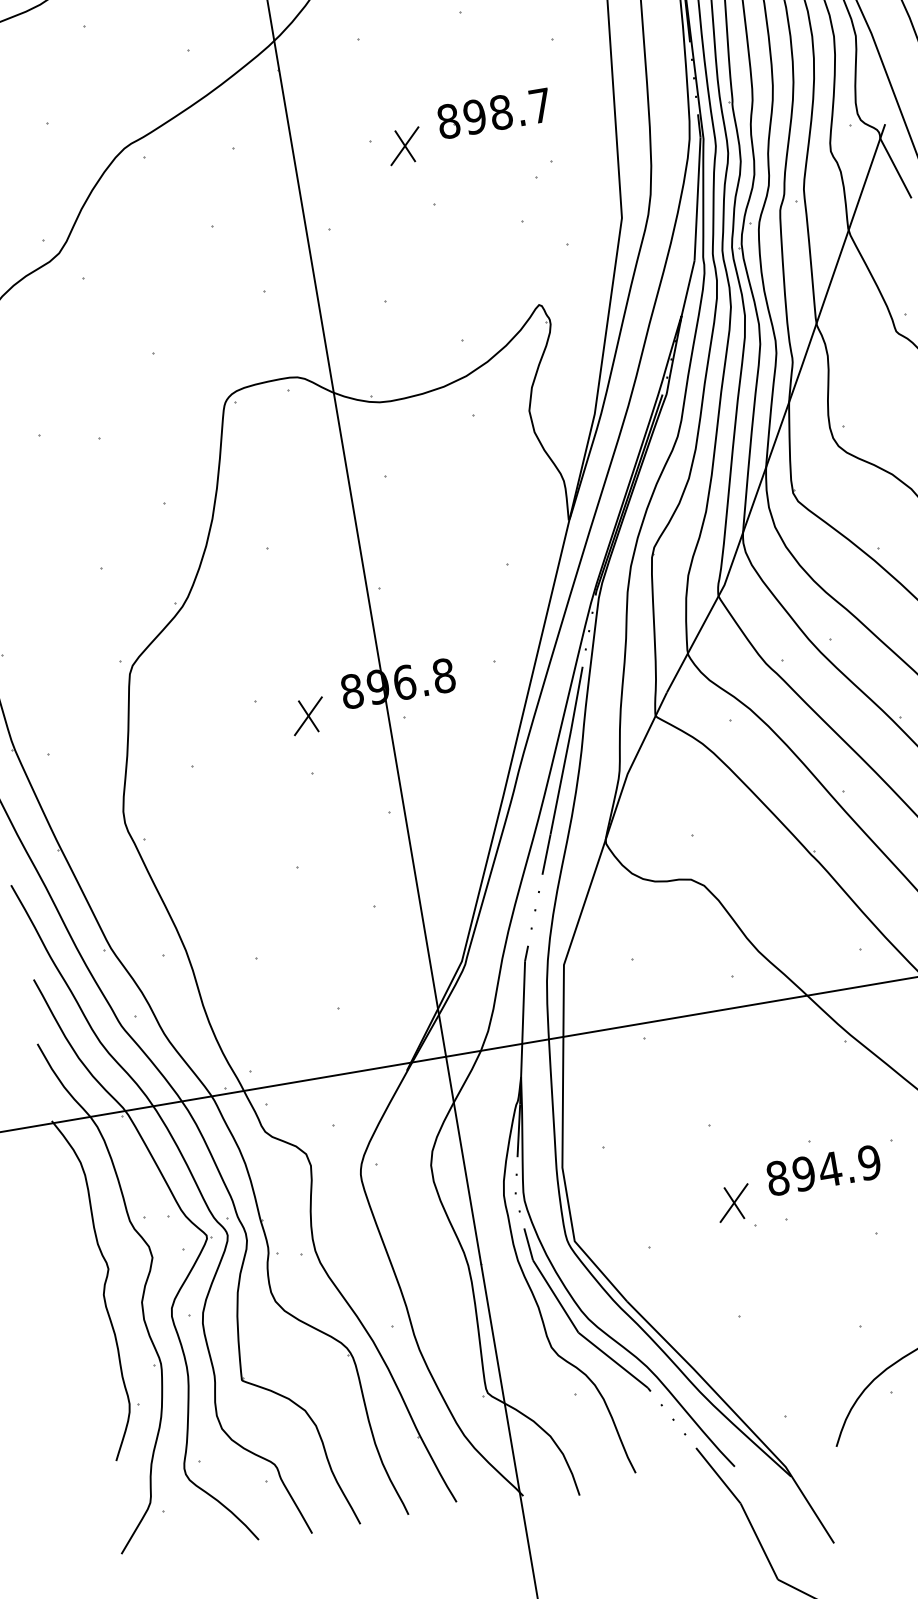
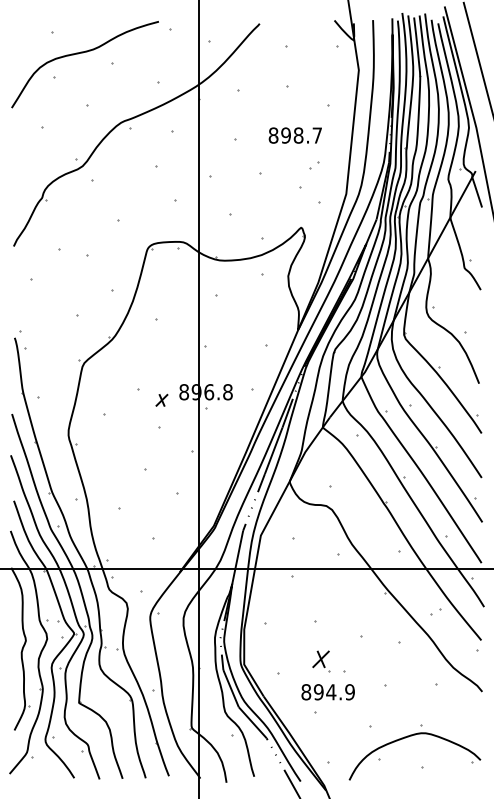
part: (403, 146) -> (250, 143), removed
part: (307, 716) -> (161, 400), size x0.7
text: (822, 1171) -> (327, 692), moved

